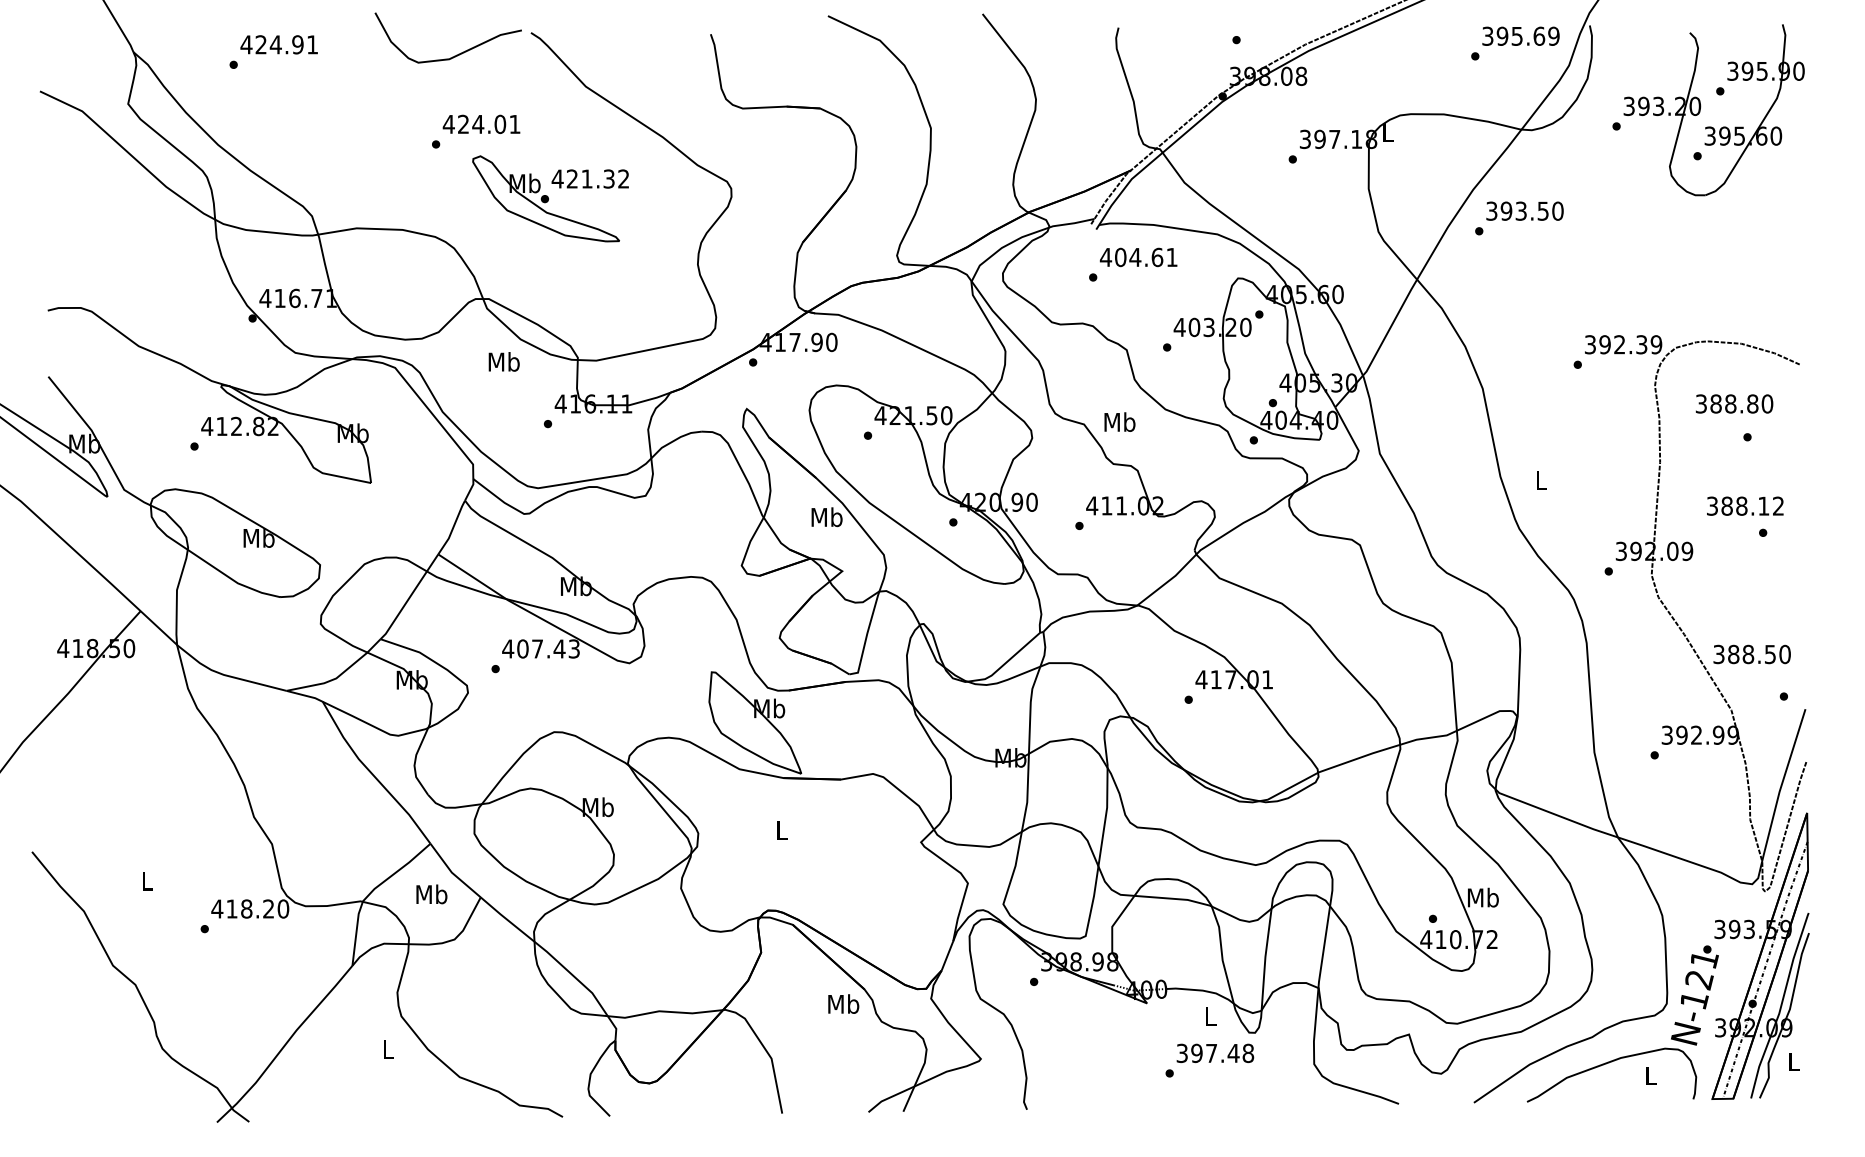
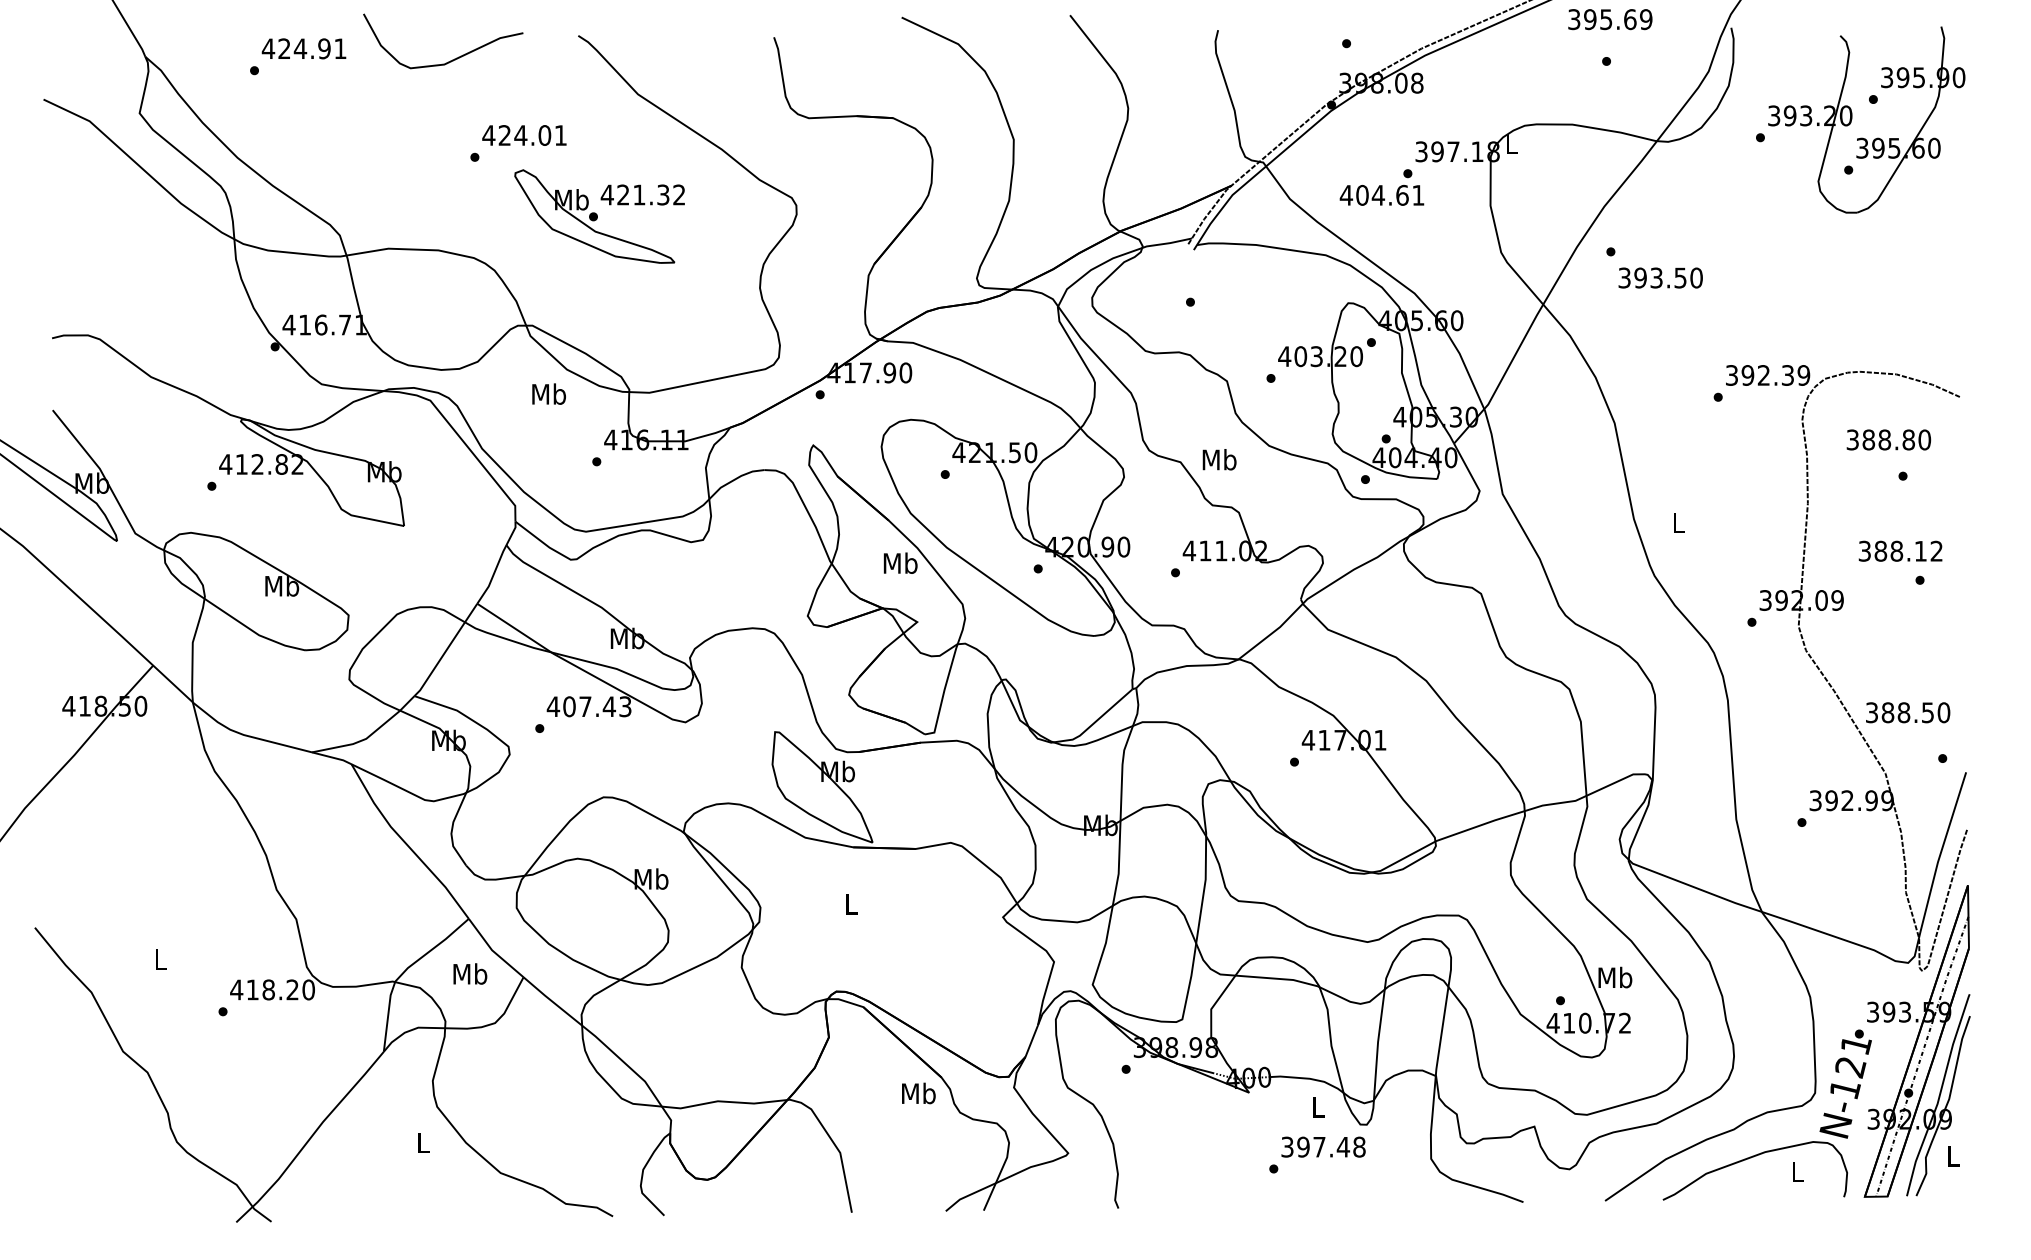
text: (1521, 36) -> (1610, 19), moved
curve: (456, 54) -> (452, 59), moved
text: (1524, 210) -> (1660, 277), moved
text: (1138, 257) -> (1381, 195), moved

